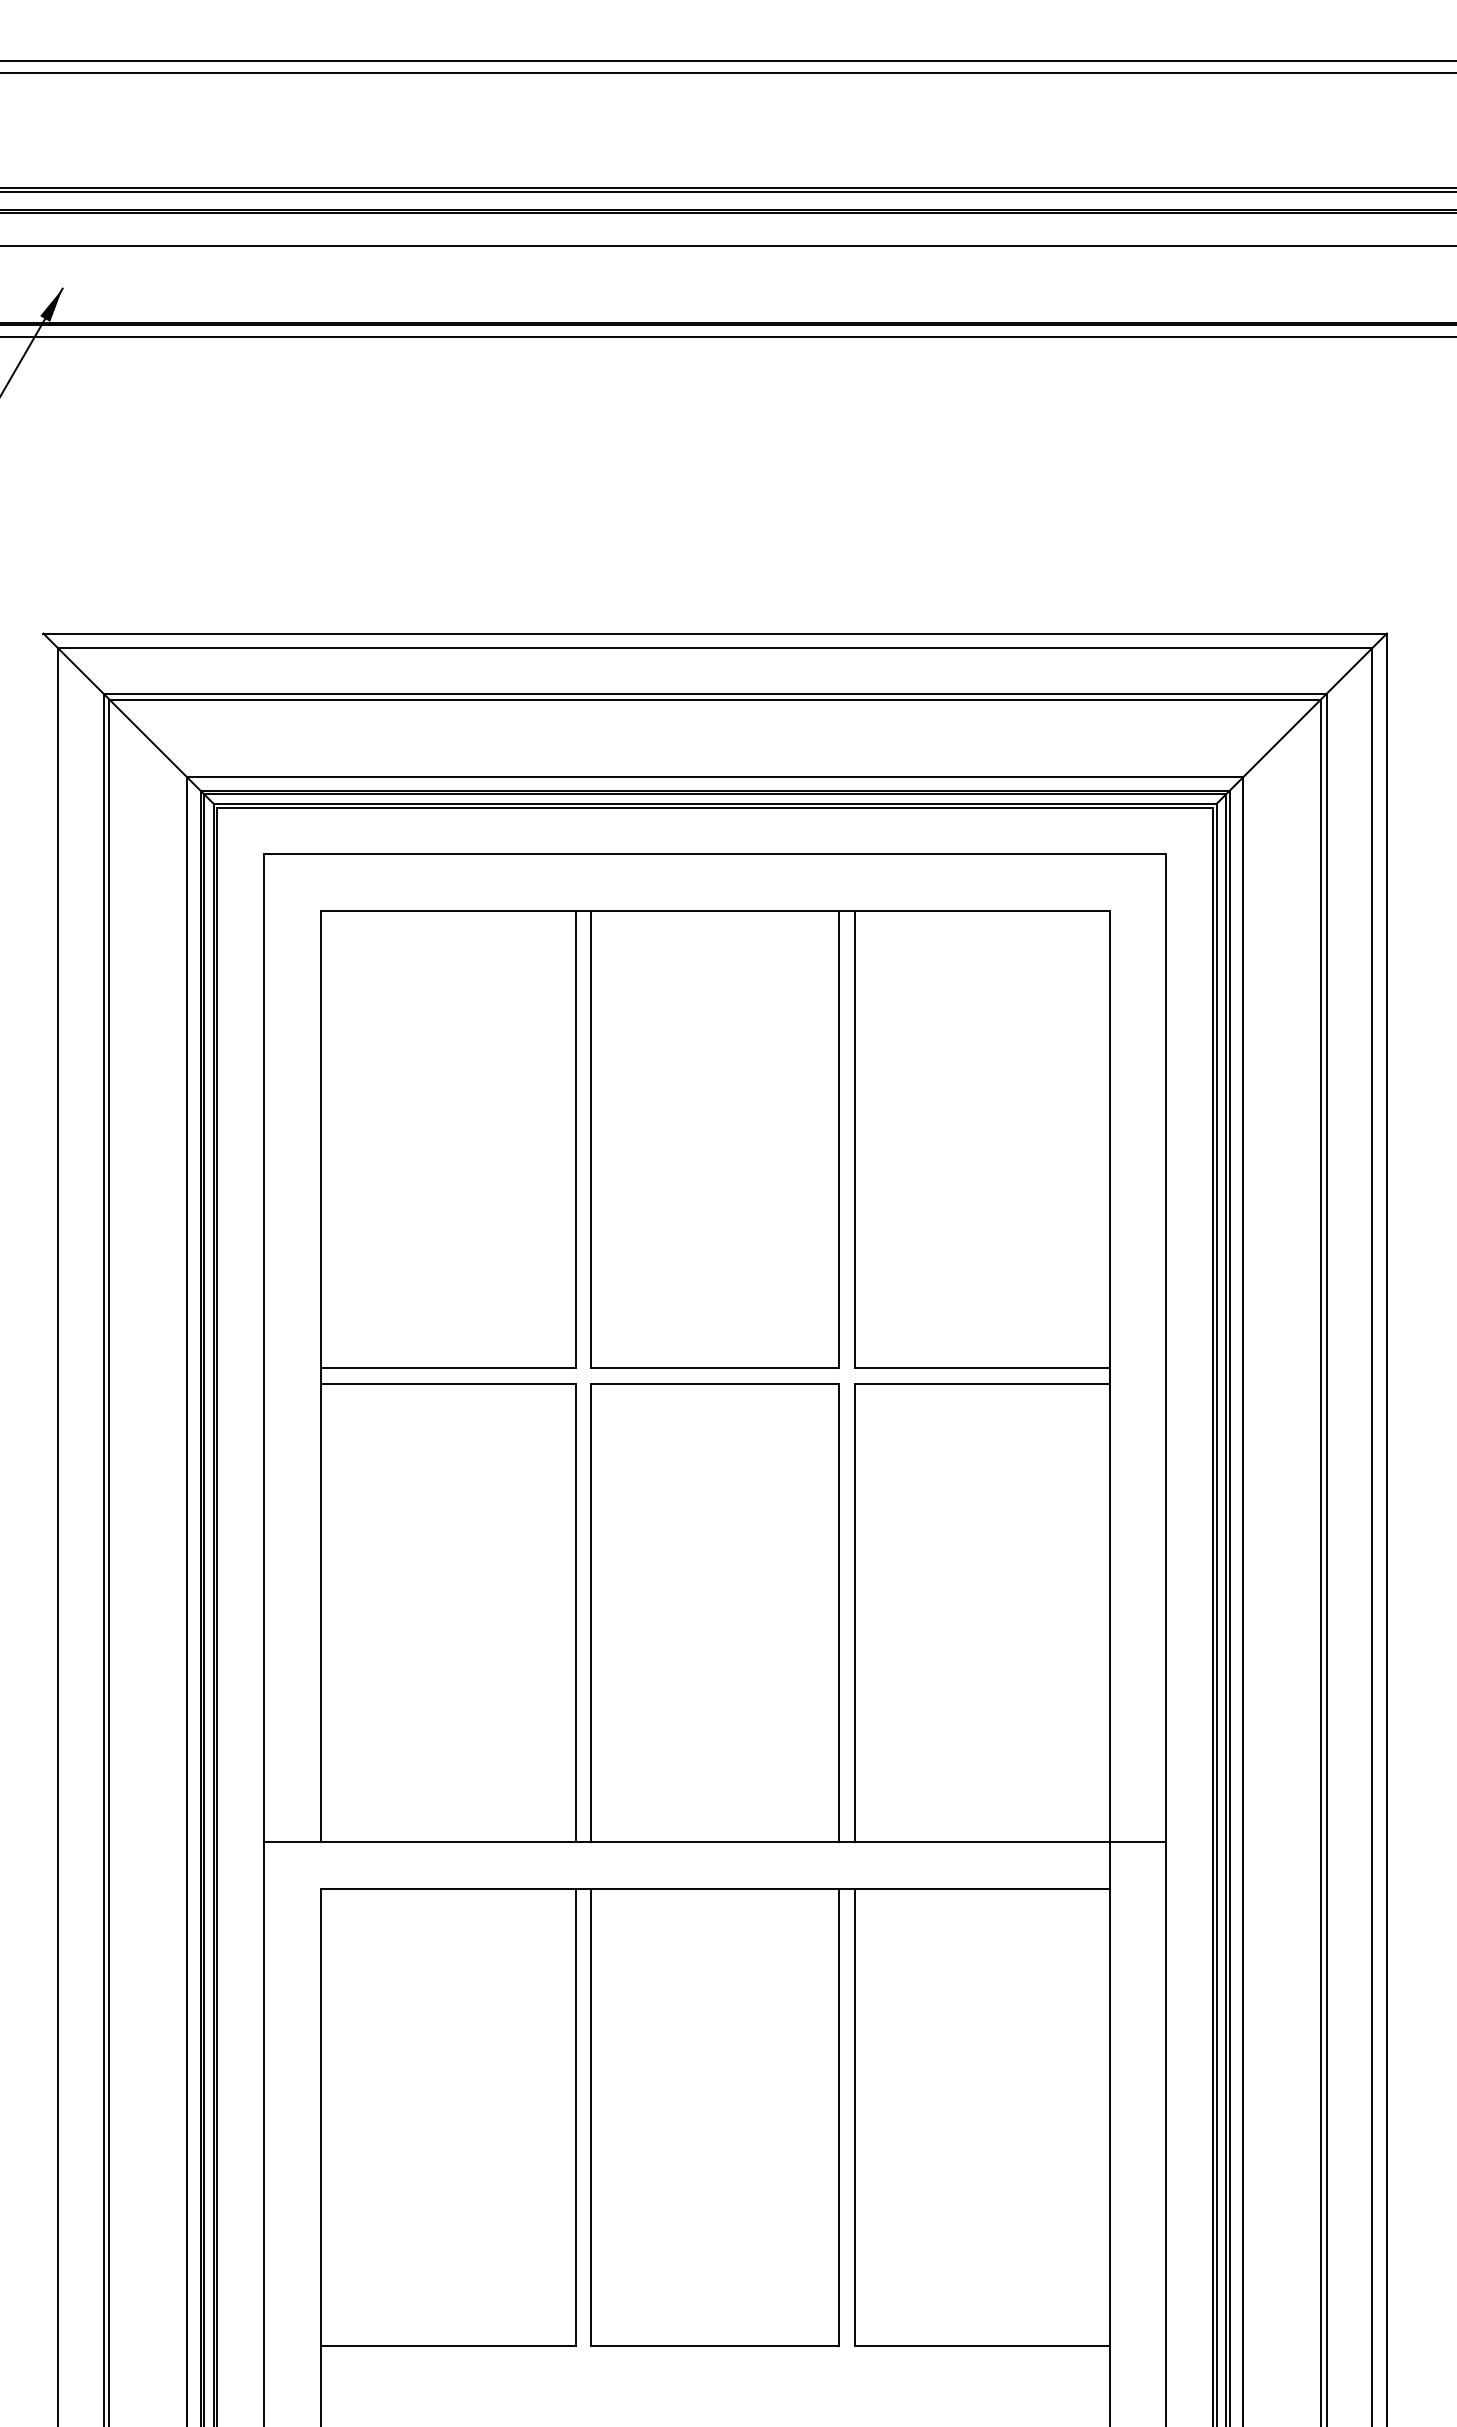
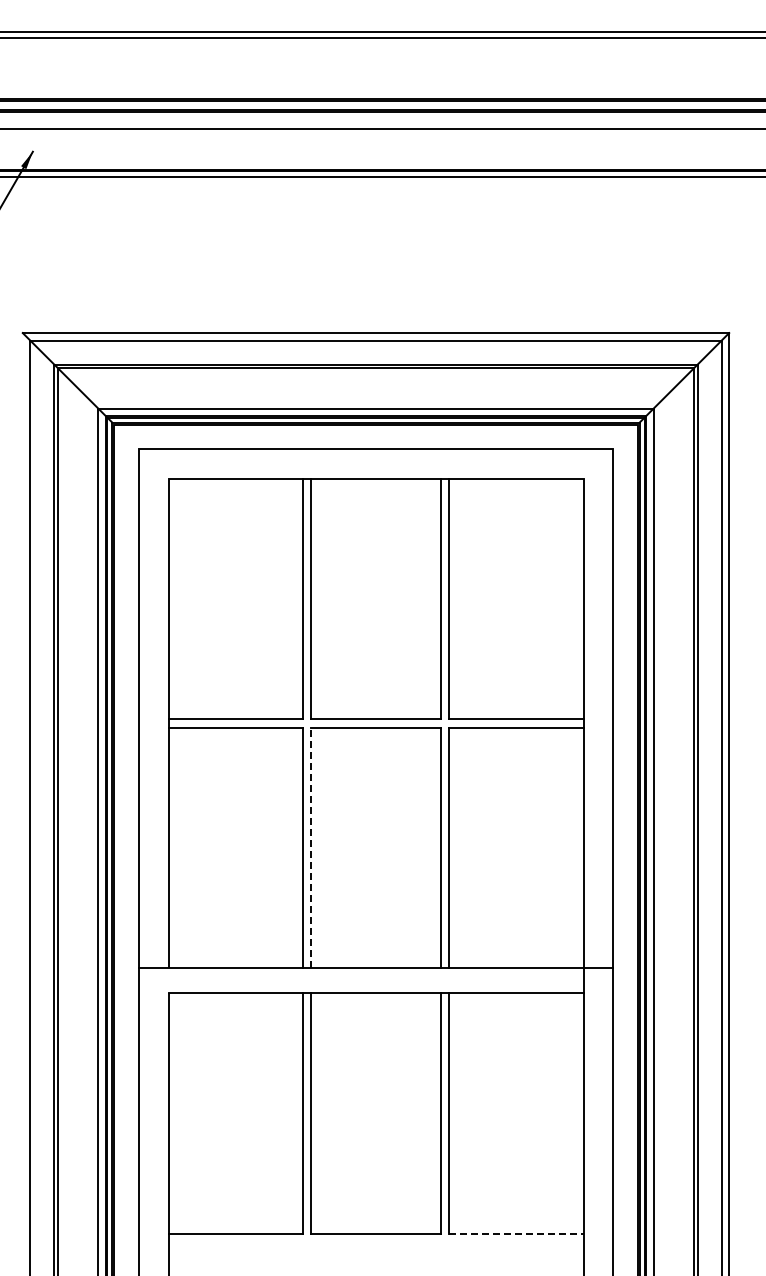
line: (590, 1611) -> (310, 847), solid -> dashed
line: (982, 2346) -> (516, 1233), solid -> dashed

